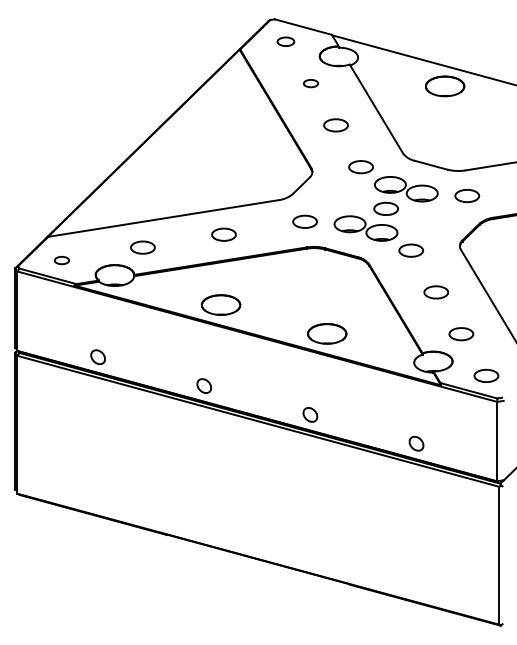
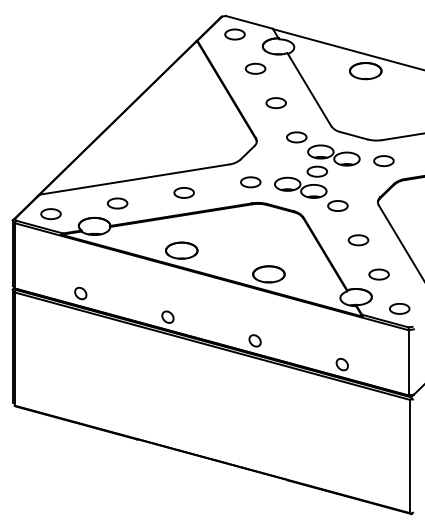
part: (285, 41) -> (234, 34), size x1.43
part: (310, 83) -> (255, 68), size x1.67
part: (61, 260) -> (50, 214), size x1.67

